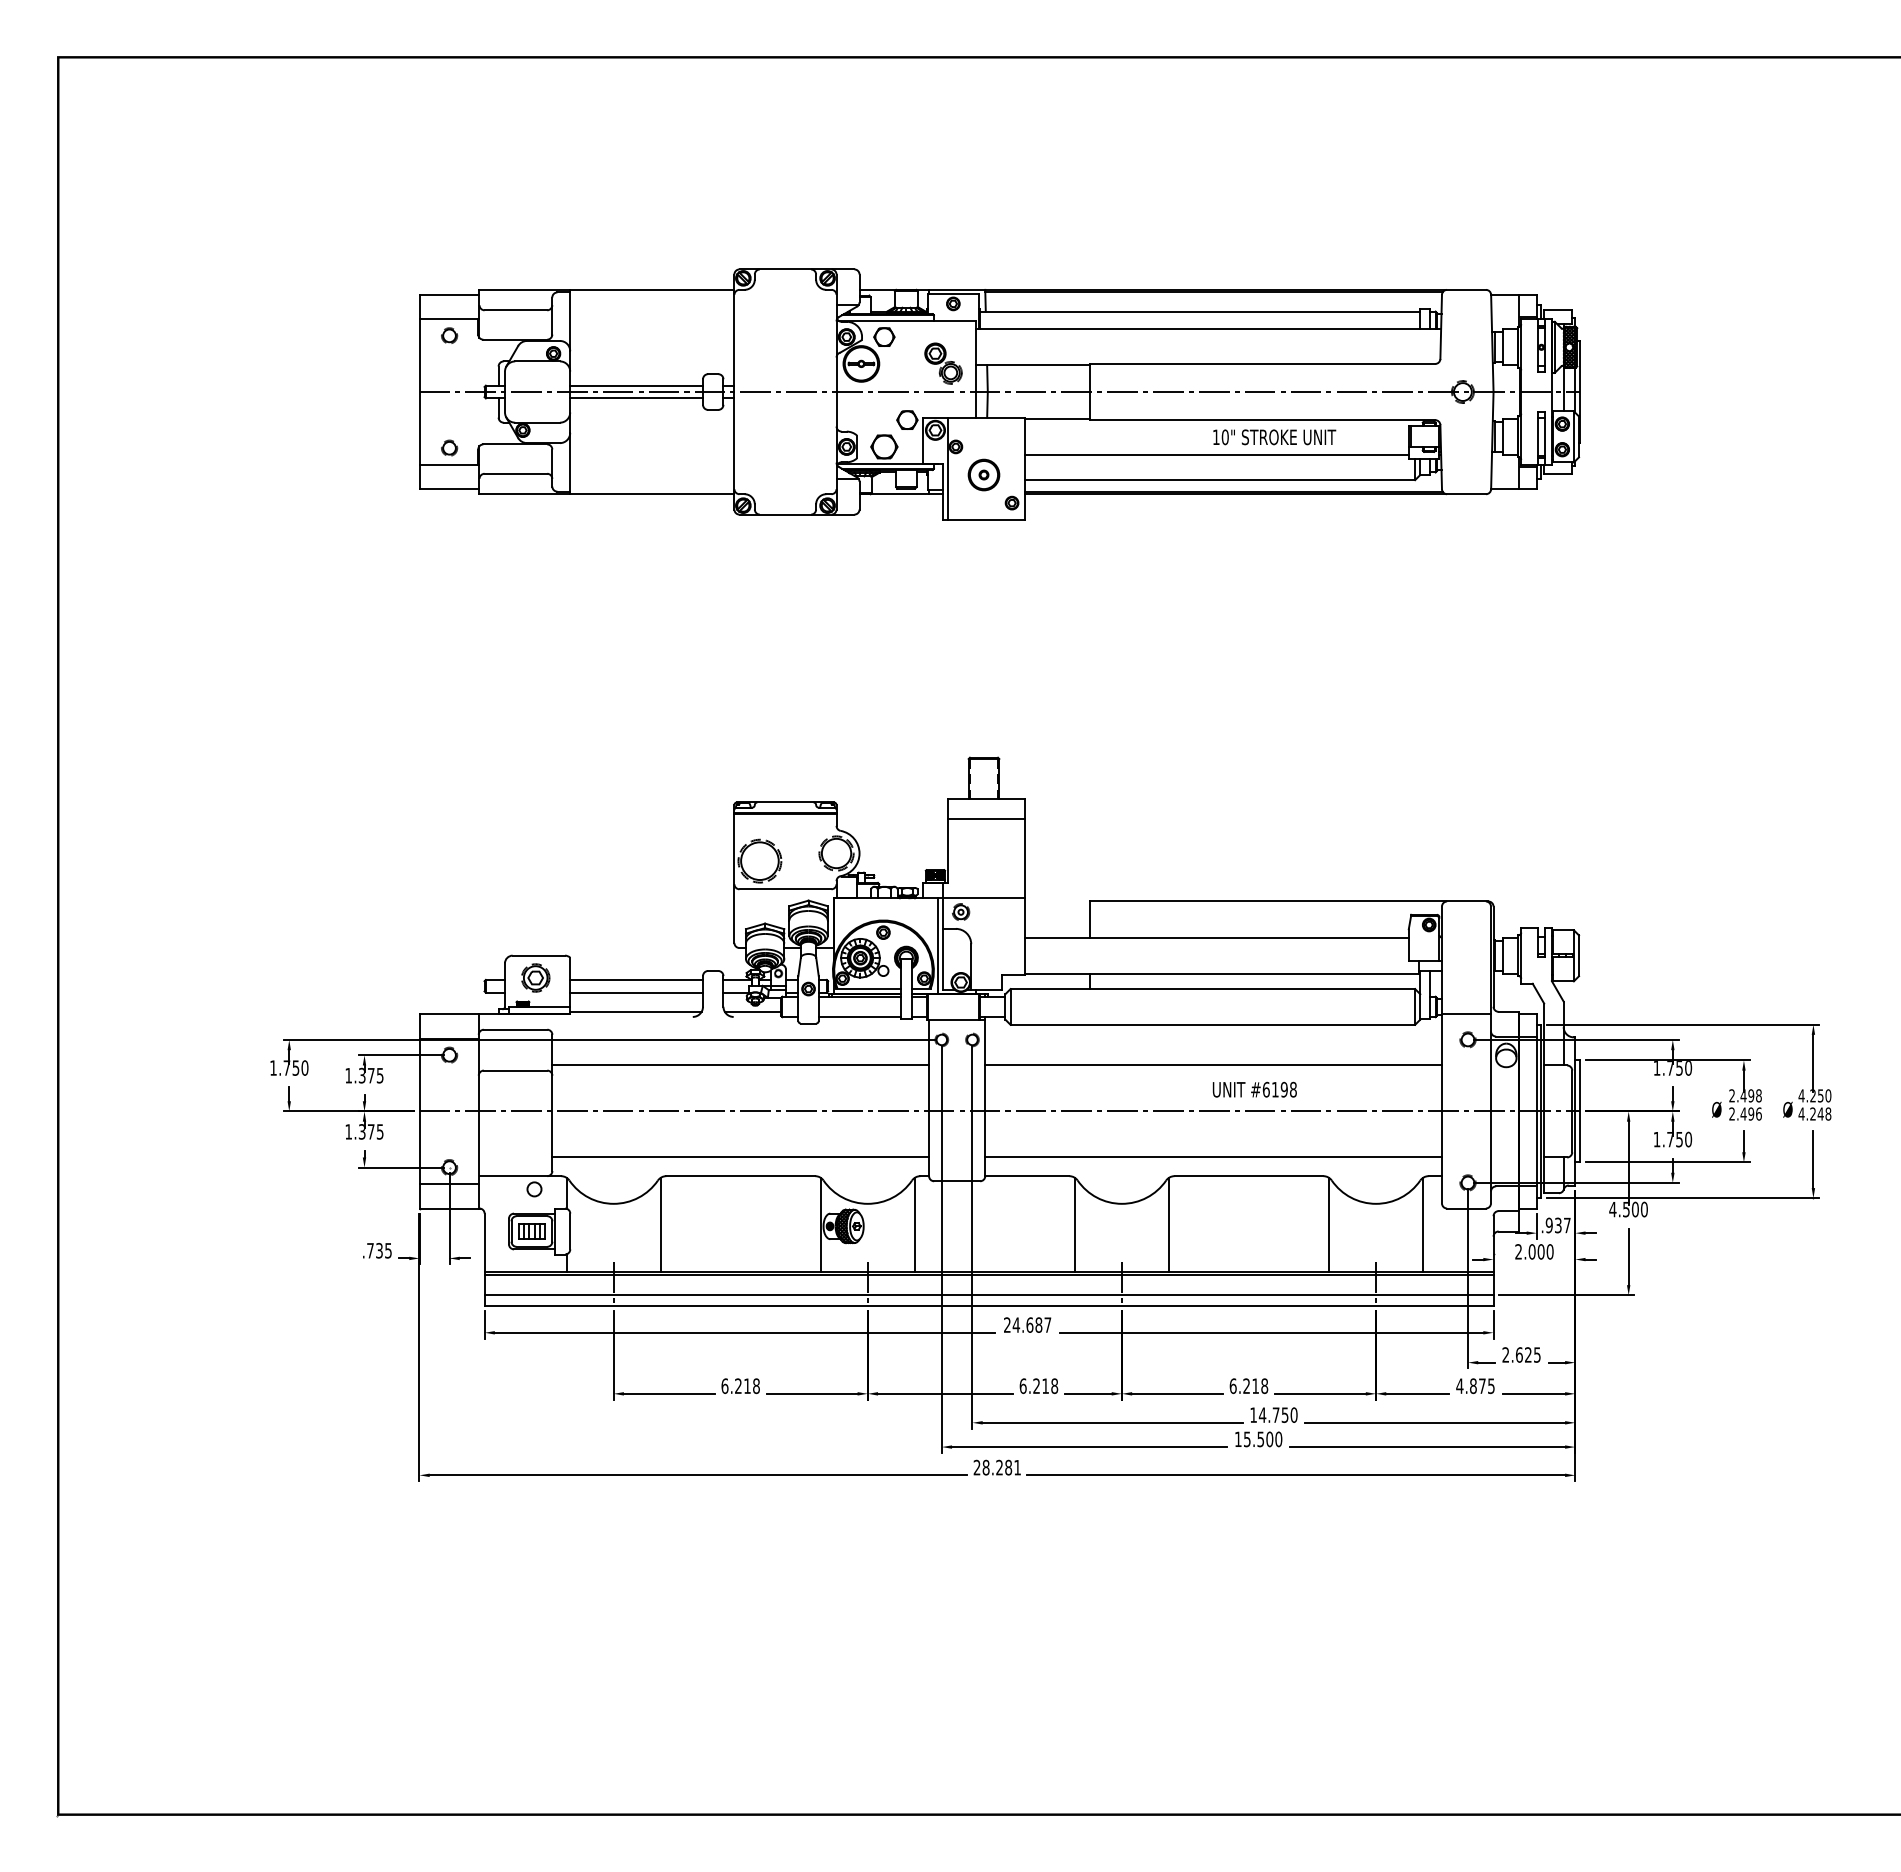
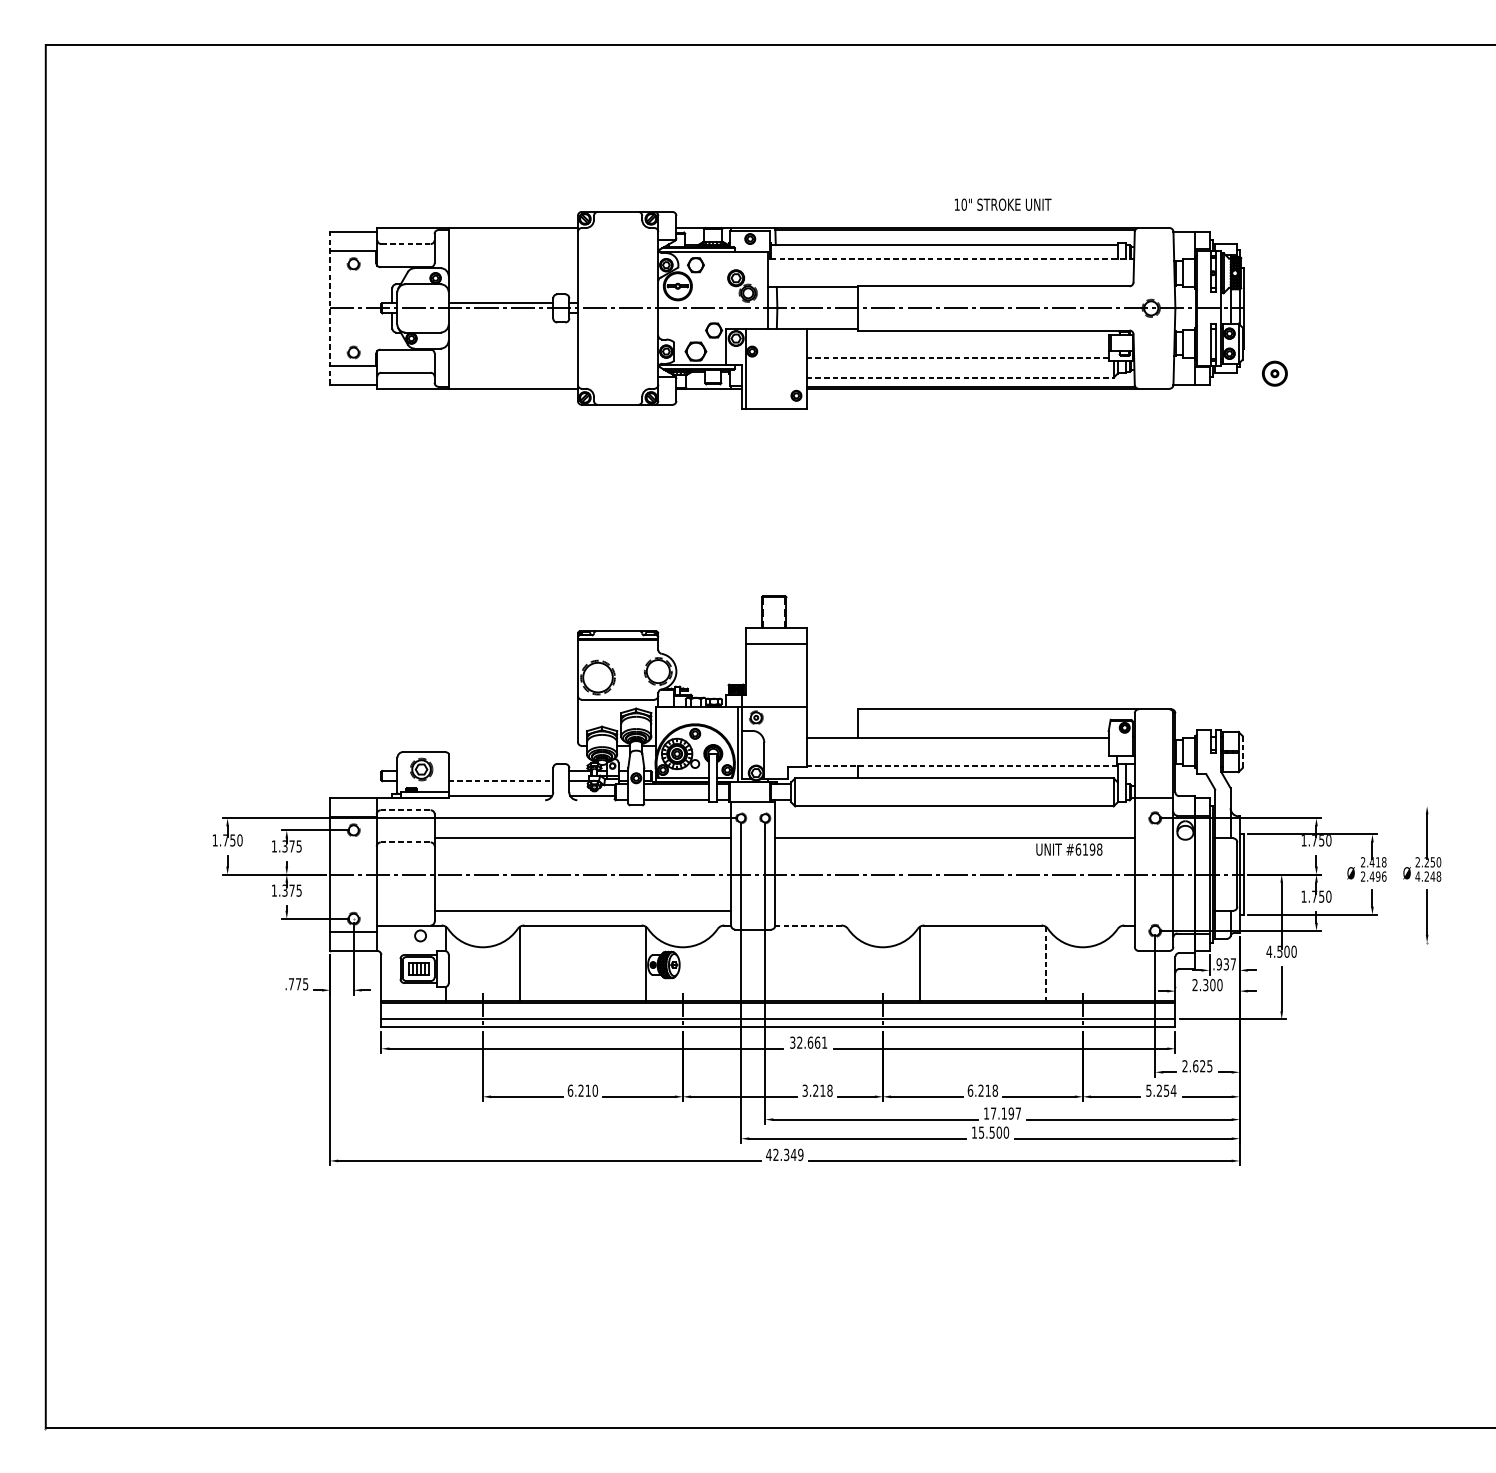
line: (516, 310) -> (406, 244), solid -> dashed
line: (1208, 329) -> (951, 259), solid -> dashed
line: (419, 391) -> (330, 307), solid -> dashed
line: (636, 398) -> (500, 313), removed
text: (1274, 437) -> (1002, 204), moved
line: (1216, 454) -> (957, 357), solid -> dashed
part: (983, 474) -> (1274, 373), moved
line: (1220, 480) -> (960, 378), solid -> dashed
line: (1579, 956) -> (1243, 752), solid -> dashed
line: (1222, 973) -> (962, 766), solid -> dashed
line: (636, 979) -> (500, 770), removed
line: (637, 992) -> (501, 780), solid -> dashed
line: (1682, 1024) -> (1324, 806), removed
line: (515, 1029) -> (405, 810), solid -> dashed
line: (515, 1070) -> (405, 842), solid -> dashed
text: (1254, 1089) -> (1069, 849), moved
text: (1751, 1095) -> (1378, 862), 2.498 -> 2.418
text: (1801, 1095) -> (1417, 862), 4.250 -> 2.250
line: (1213, 1157) -> (954, 910), removed
line: (1026, 1176) -> (807, 925), solid -> dashed
line: (1682, 1198) -> (1324, 943), removed
line: (914, 1224) -> (719, 963), removed
line: (1075, 1224) -> (846, 963), removed
line: (1423, 1224) -> (1120, 963), removed
line: (1329, 1225) -> (1046, 964), solid -> dashed
text: (379, 1250) -> (298, 984), .735 -> .775
text: (1531, 1251) -> (1205, 984), 2.000 -> 2.300
text: (1027, 1324) -> (808, 1042), 24.687 -> 32.661
text: (756, 1385) -> (595, 1090), 6.218 -> 6.210
text: (1022, 1386) -> (804, 1091), 6.218 -> 3.218
text: (1475, 1386) -> (1161, 1091), 4.875 -> 5.254
text: (1277, 1414) -> (1005, 1113), 14.750 -> 17.197
text: (997, 1467) -> (784, 1154), 28.281 -> 42.349

